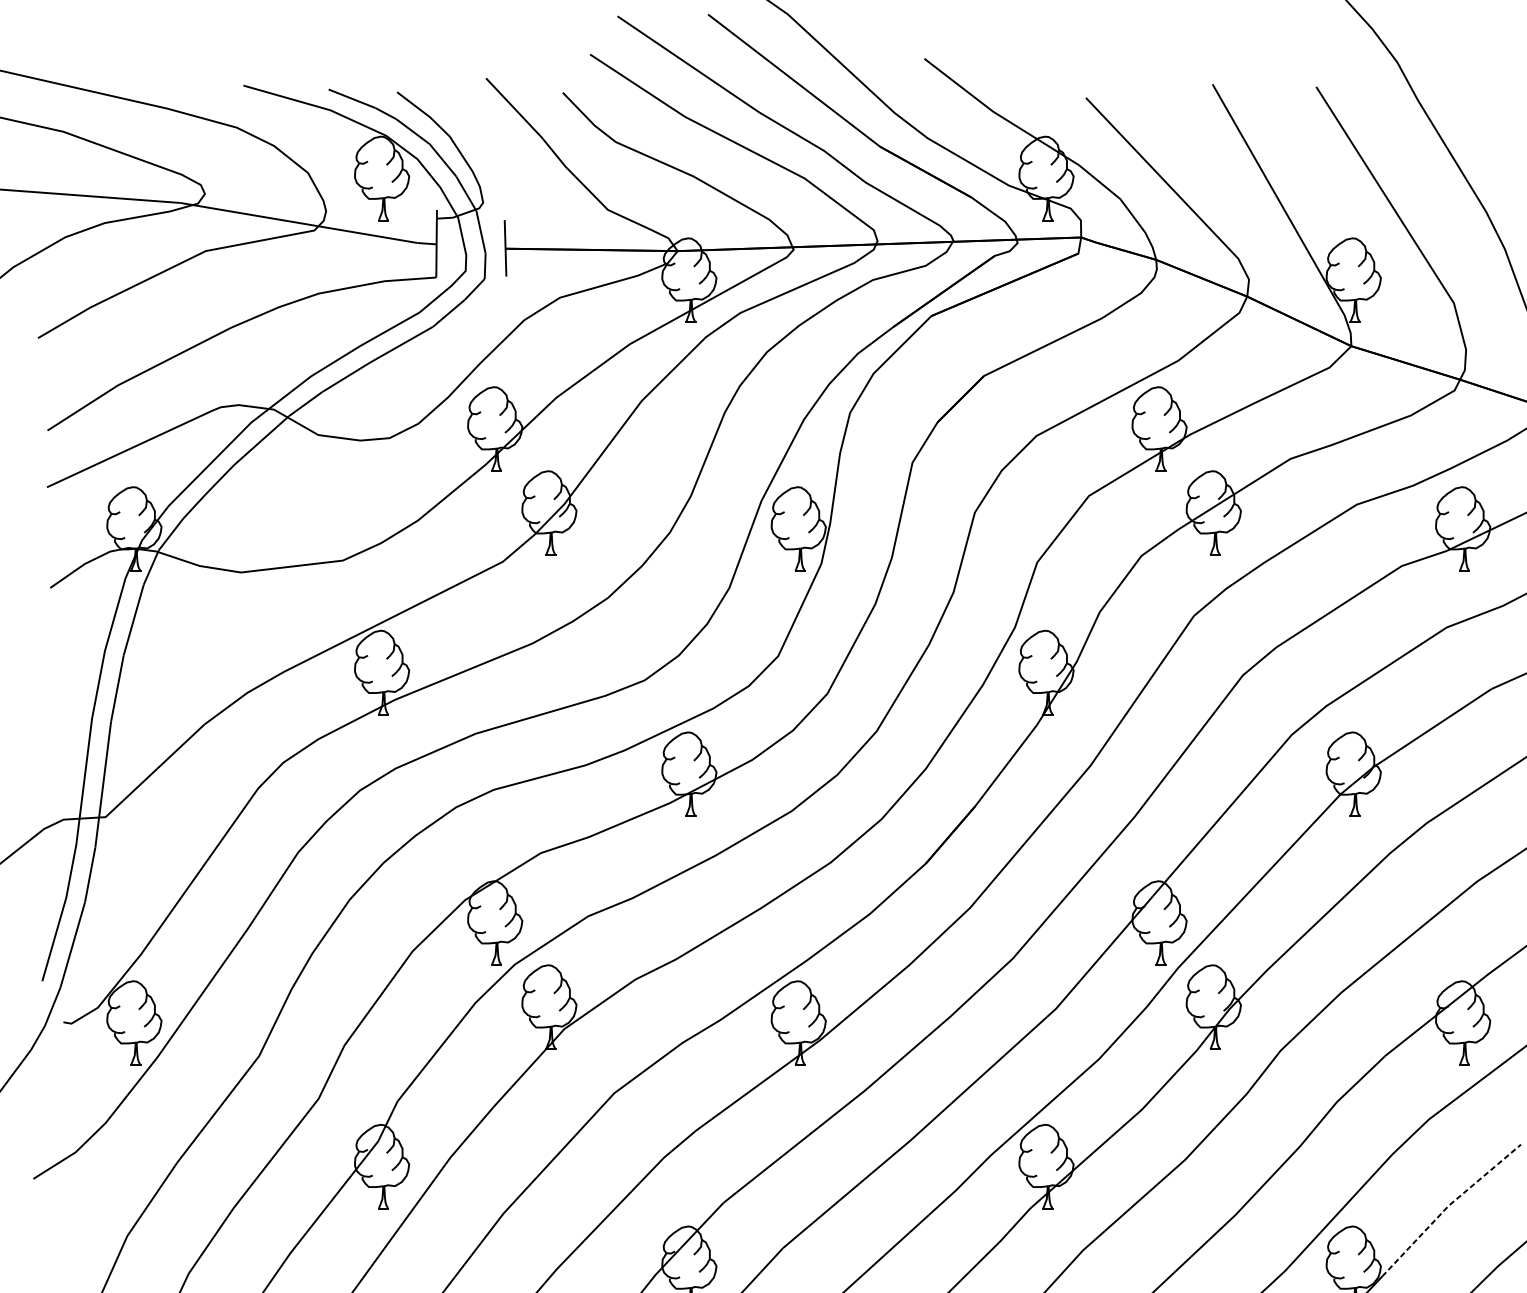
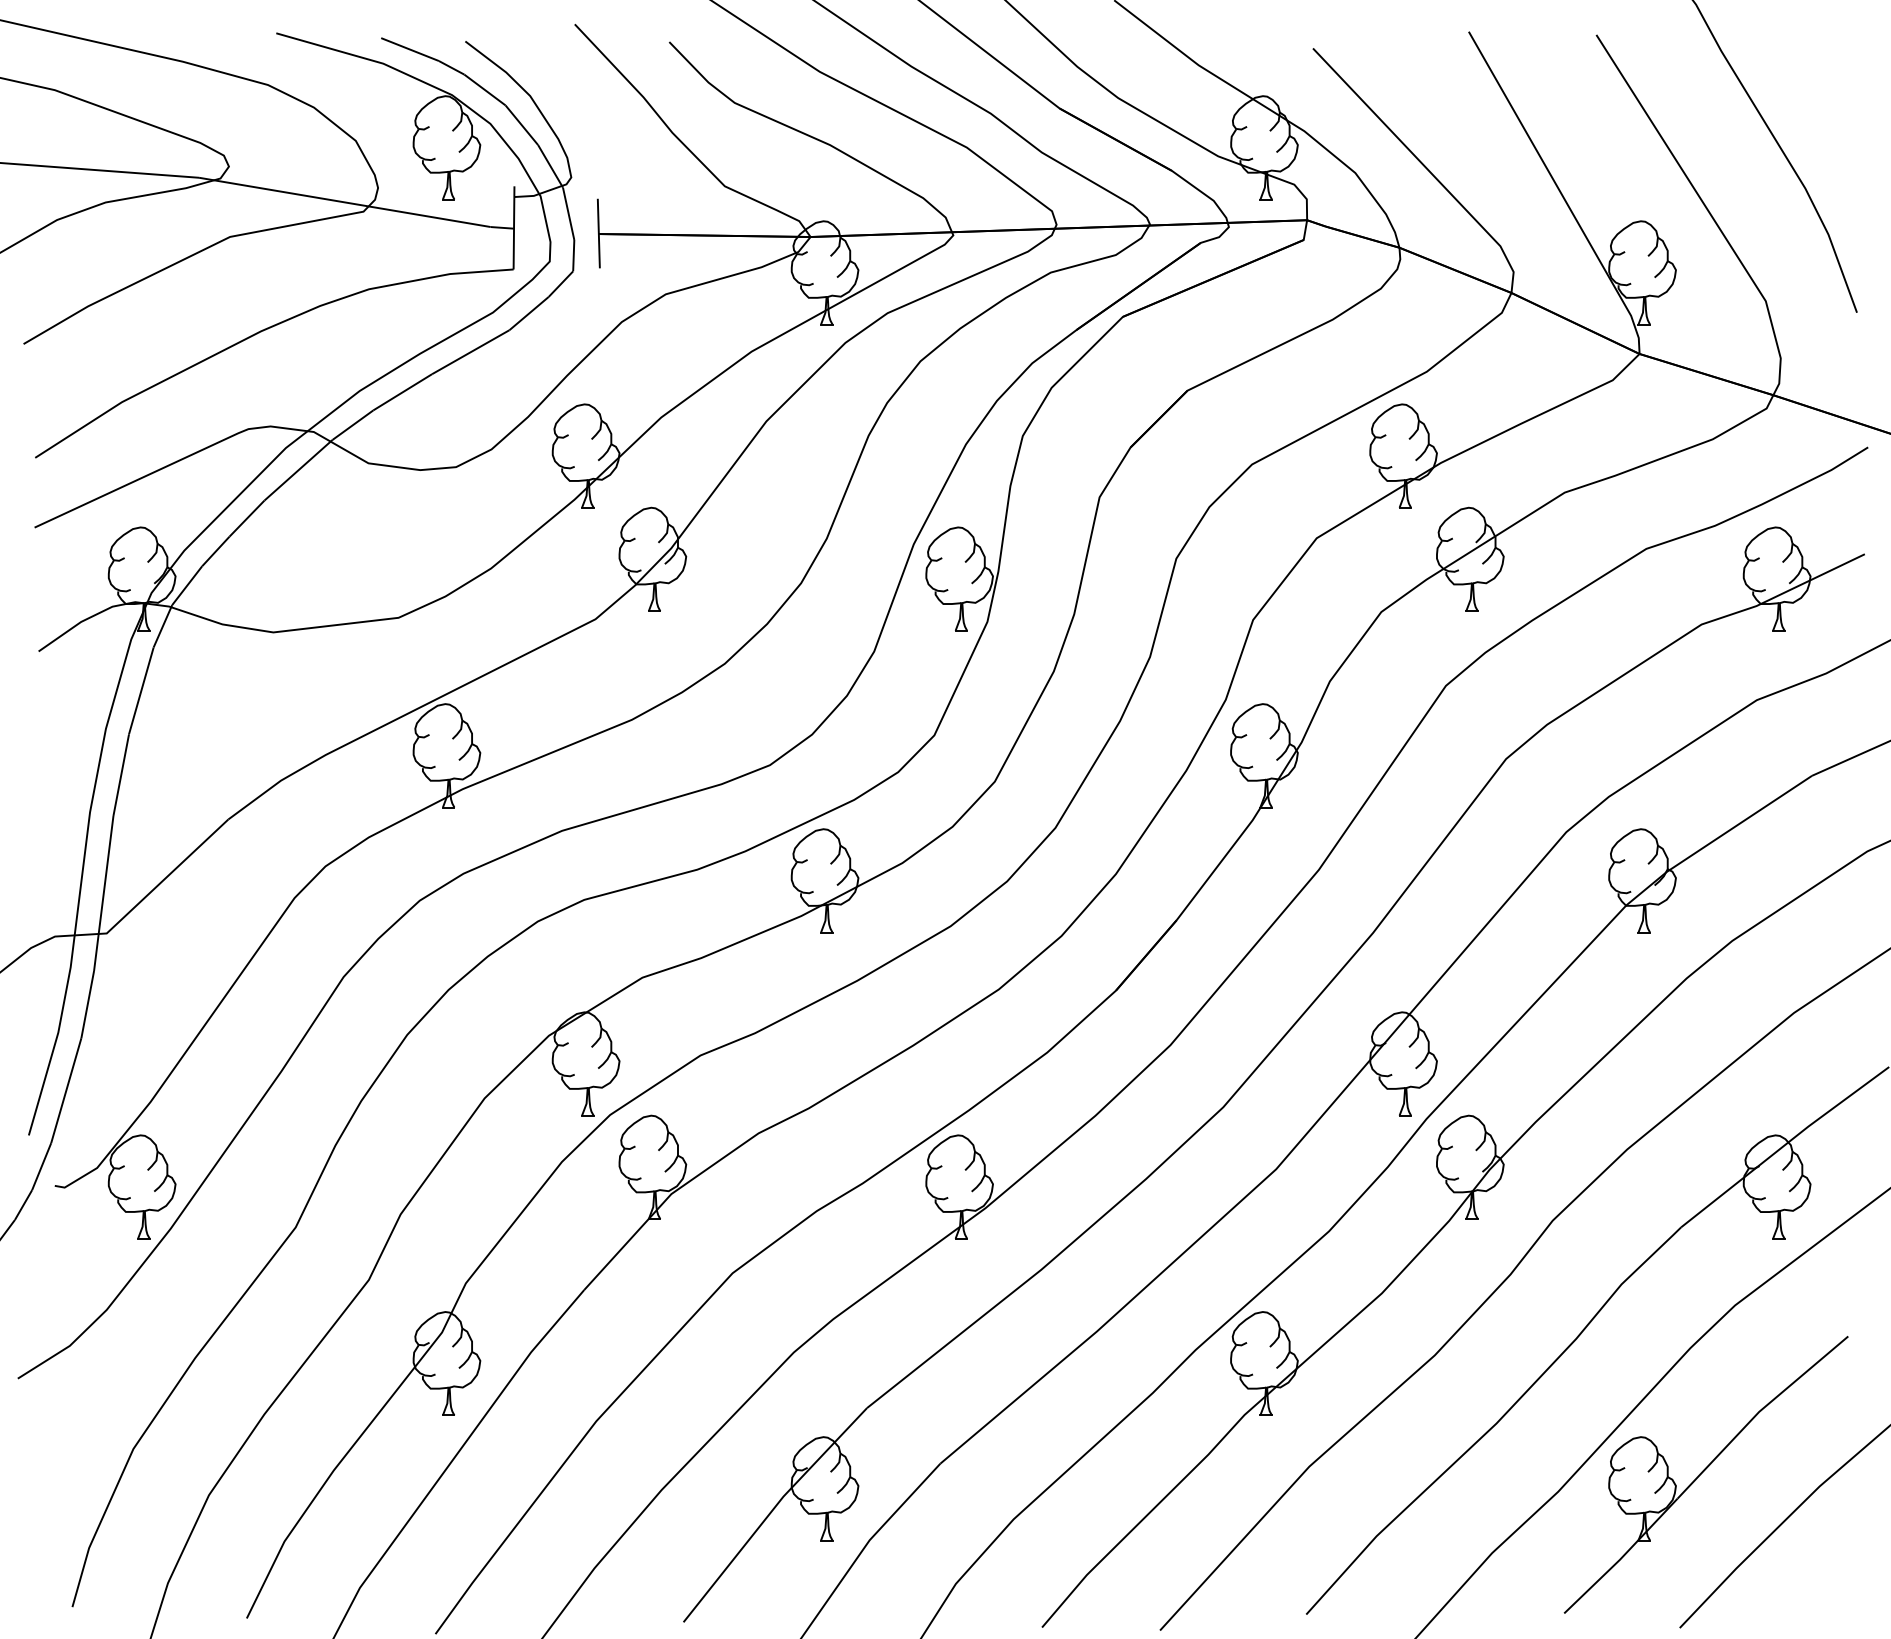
line: (1448, 1206) -> (1758, 1412), dashed -> solid

